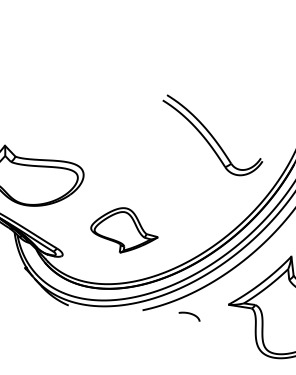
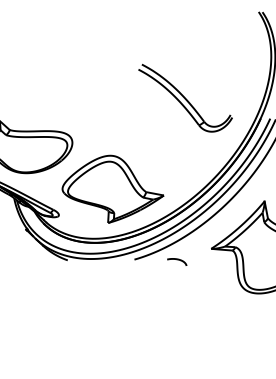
part: (124, 229) -> (112, 188), size x1.67

